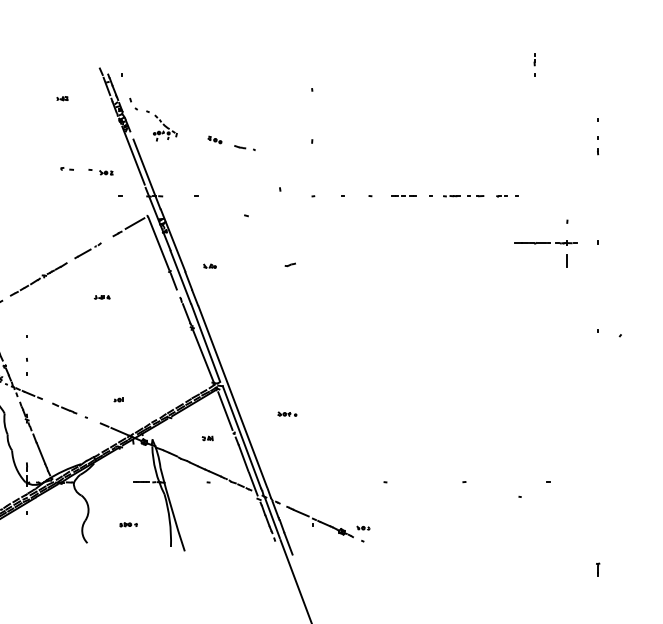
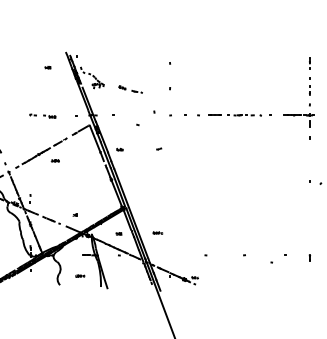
line: (533, 65) -> (309, 63), moved
part: (86, 169) -> (42, 115), moved
part: (544, 243) -> (298, 115), moved
part: (100, 296) -> (54, 160), moved
part: (286, 413) -> (157, 232), moved
part: (597, 568) -> (309, 257), moved

